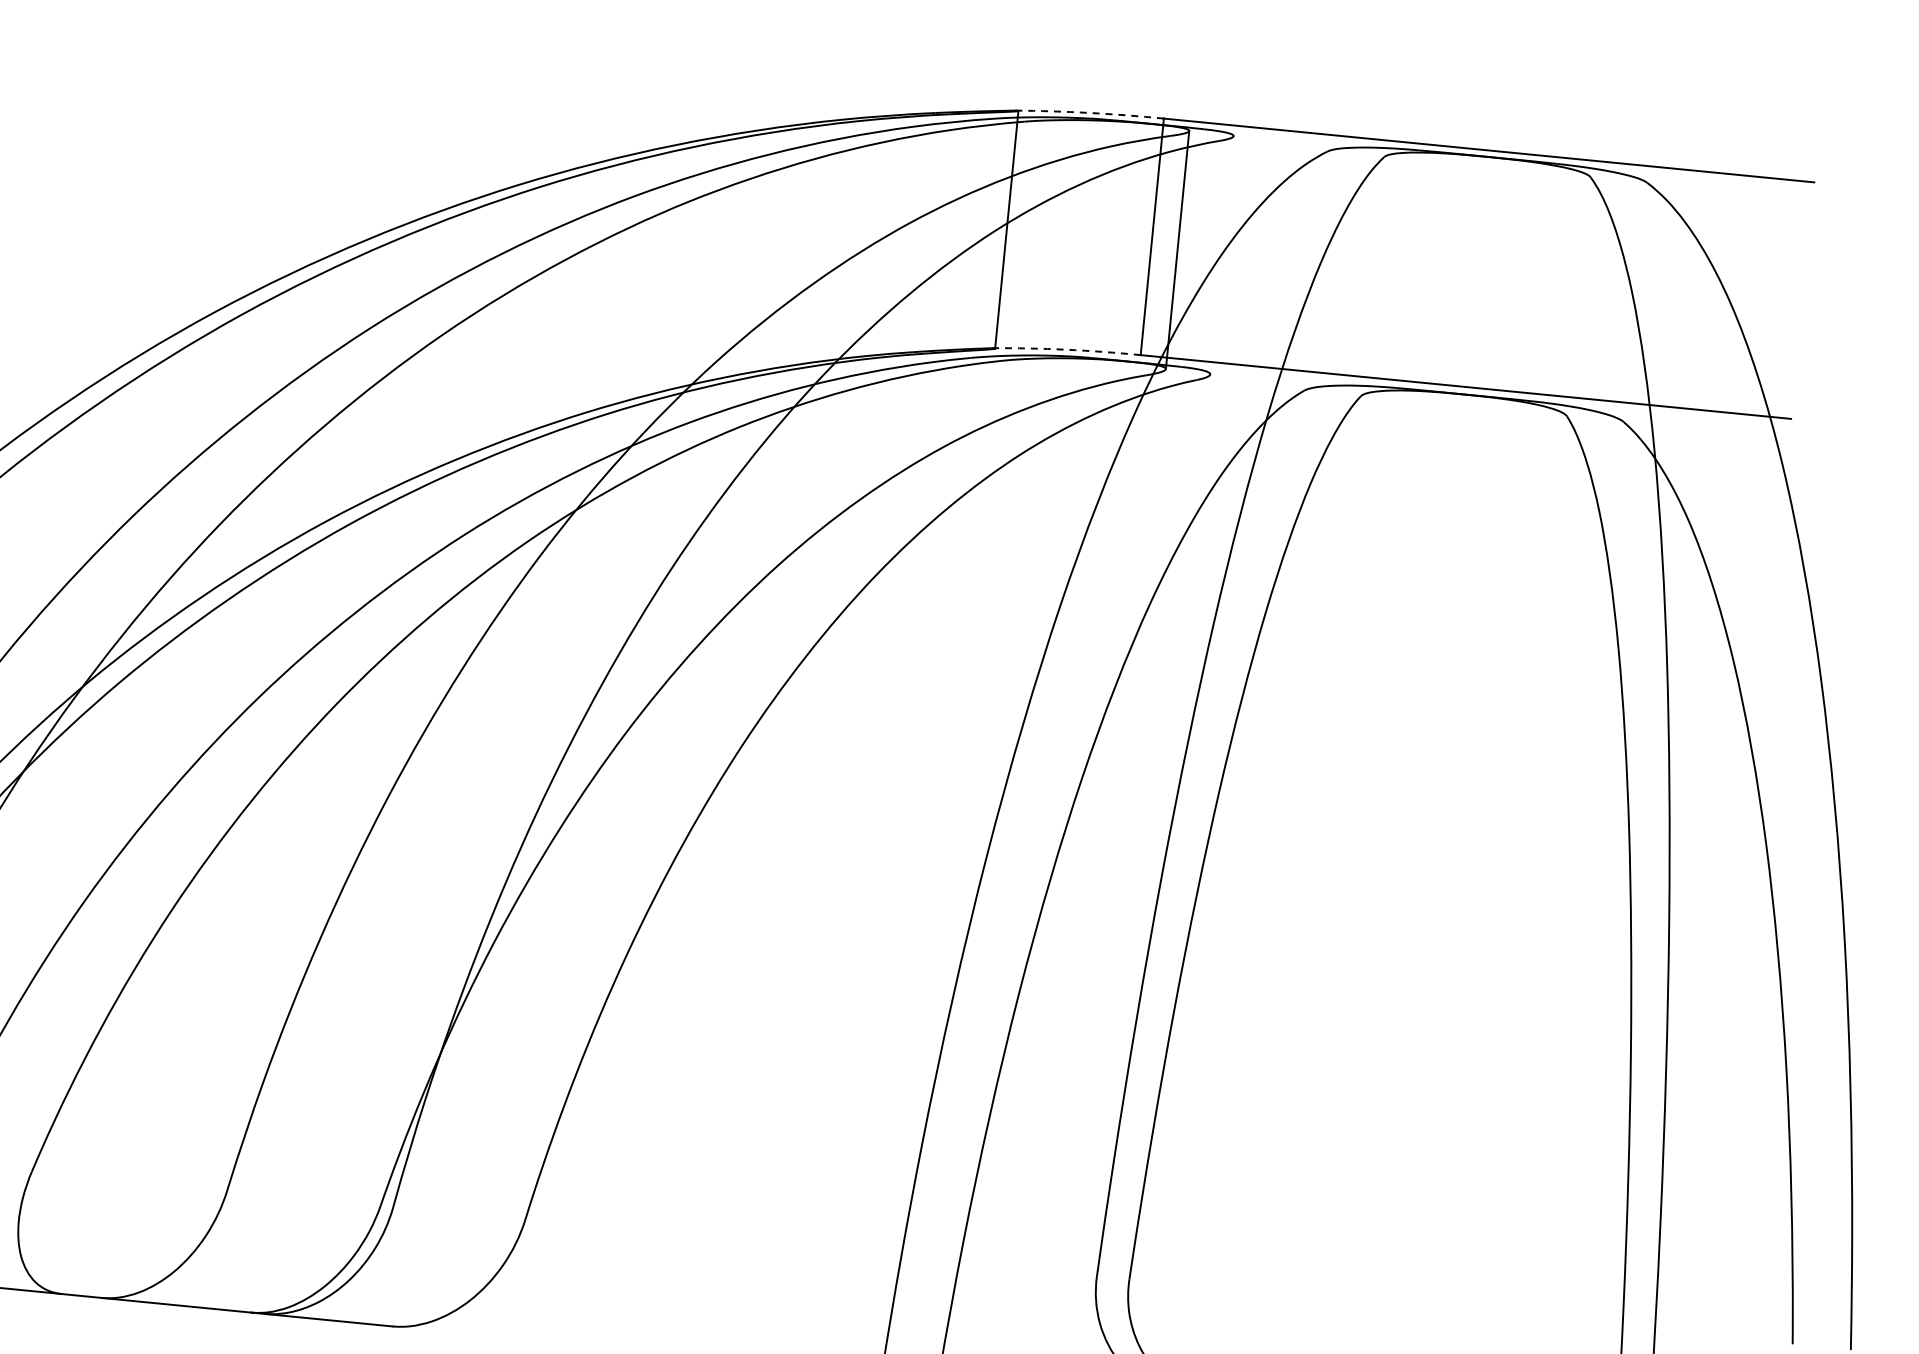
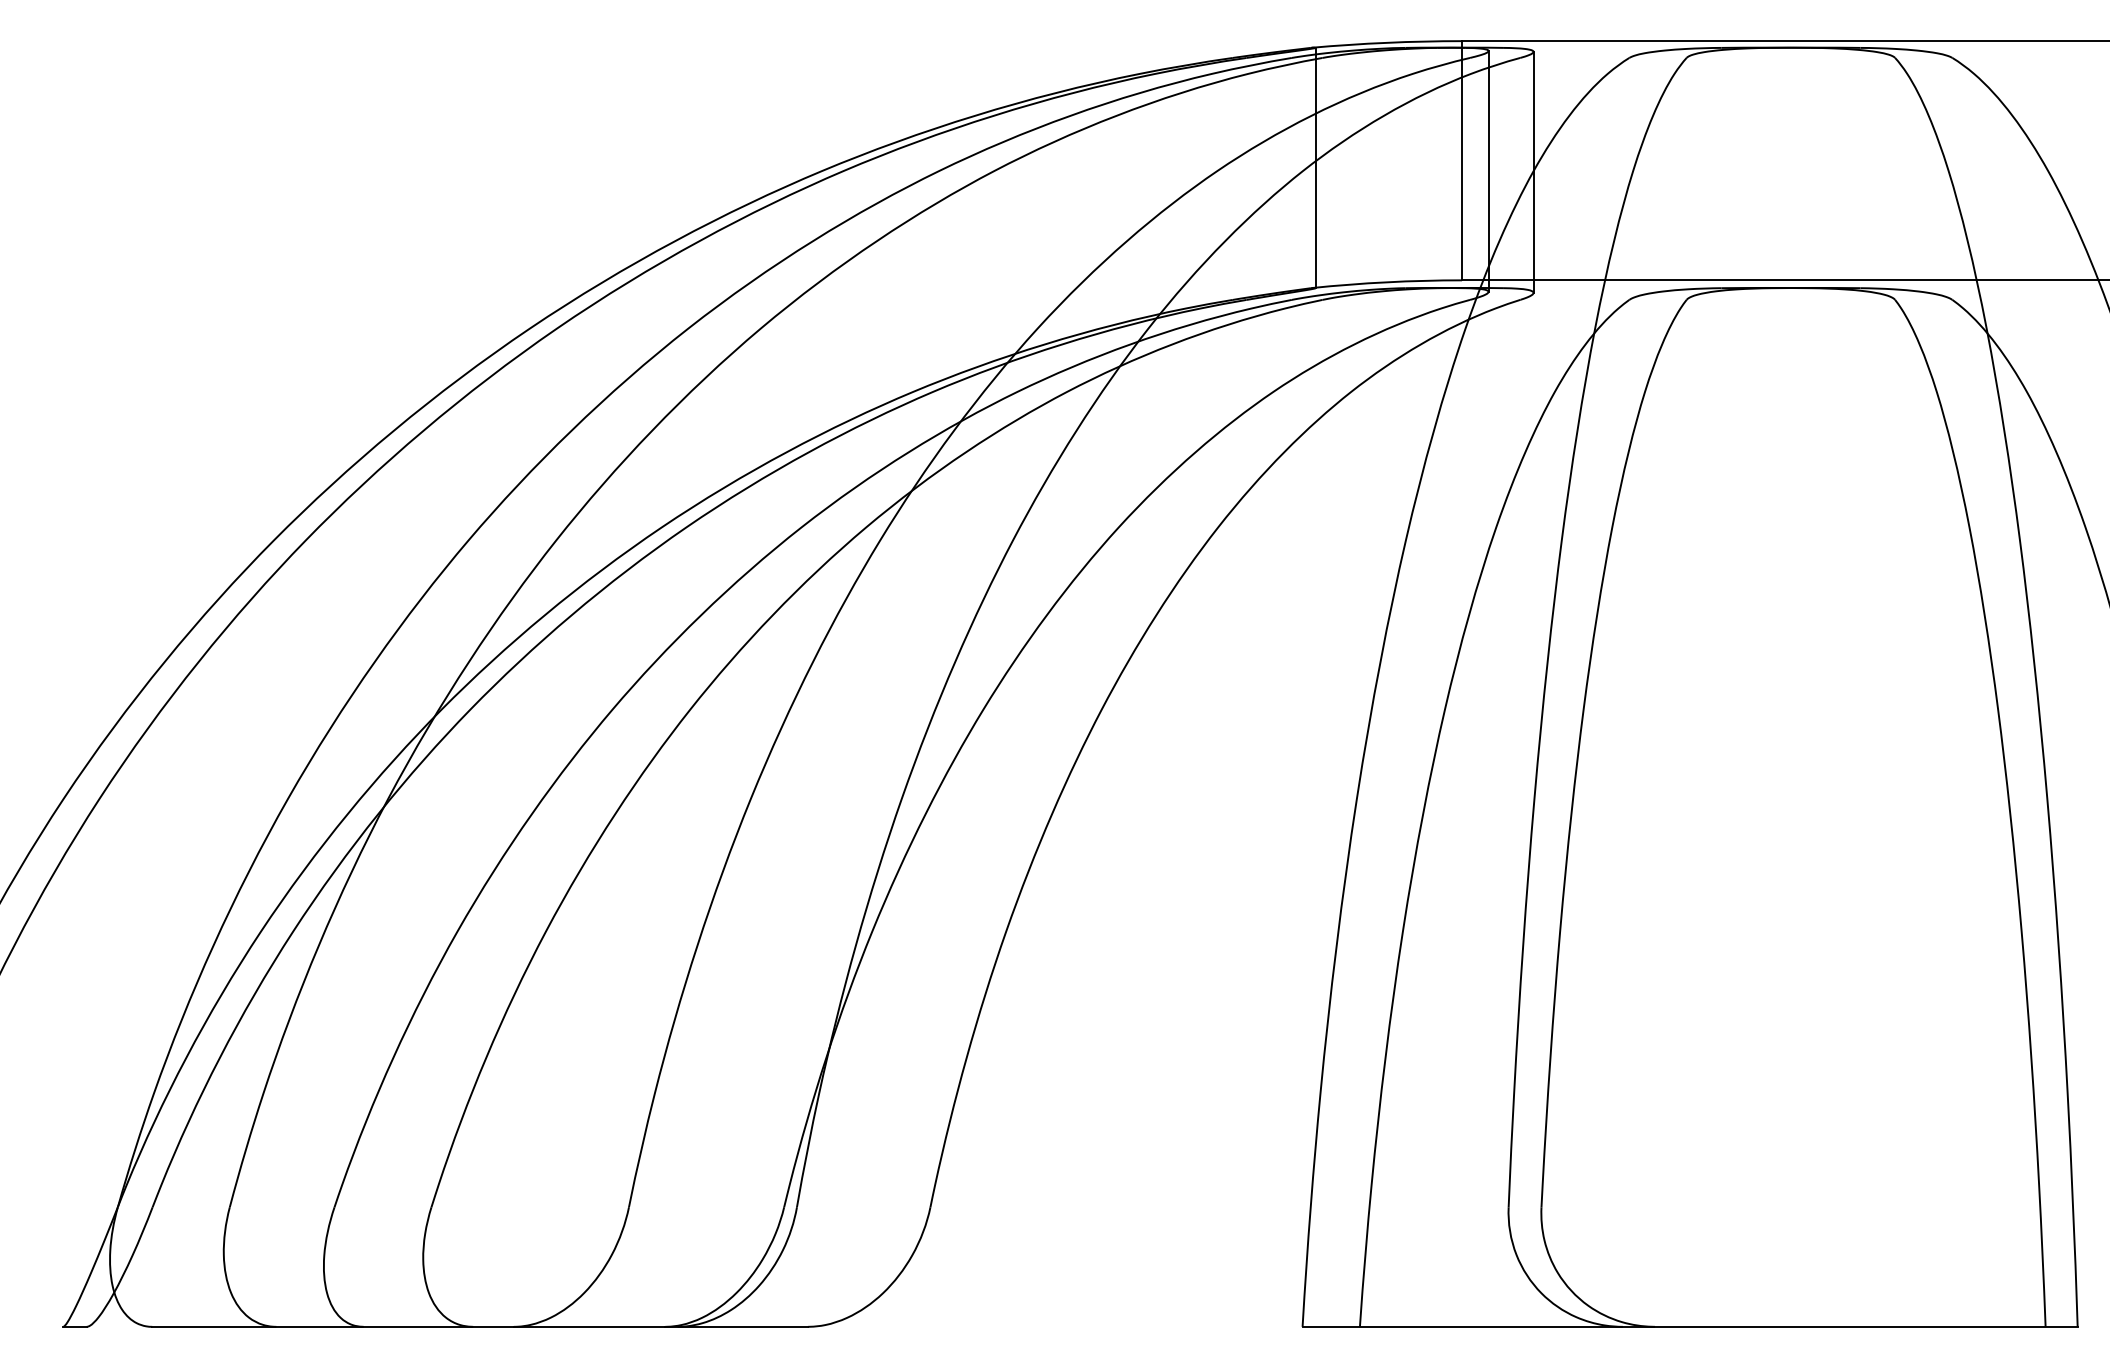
arc: (1089, 112) -> (1386, 42), dashed -> solid
line: (1221, 254) -> (1533, 171), added
arc: (1065, 349) -> (1386, 282), dashed -> solid

